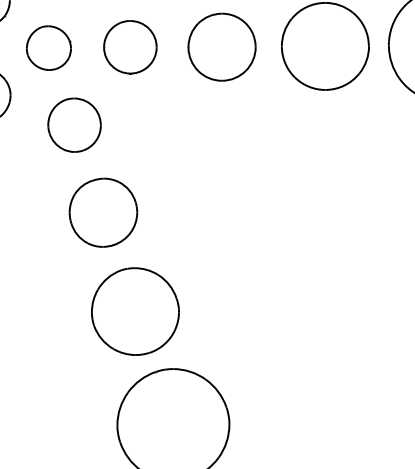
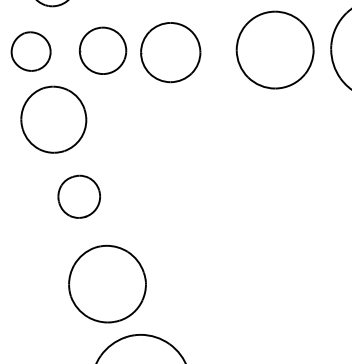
part: (221, 46) -> (170, 51), moved
part: (74, 124) -> (53, 119), size x1.4
part: (103, 212) -> (79, 196), size x0.7

